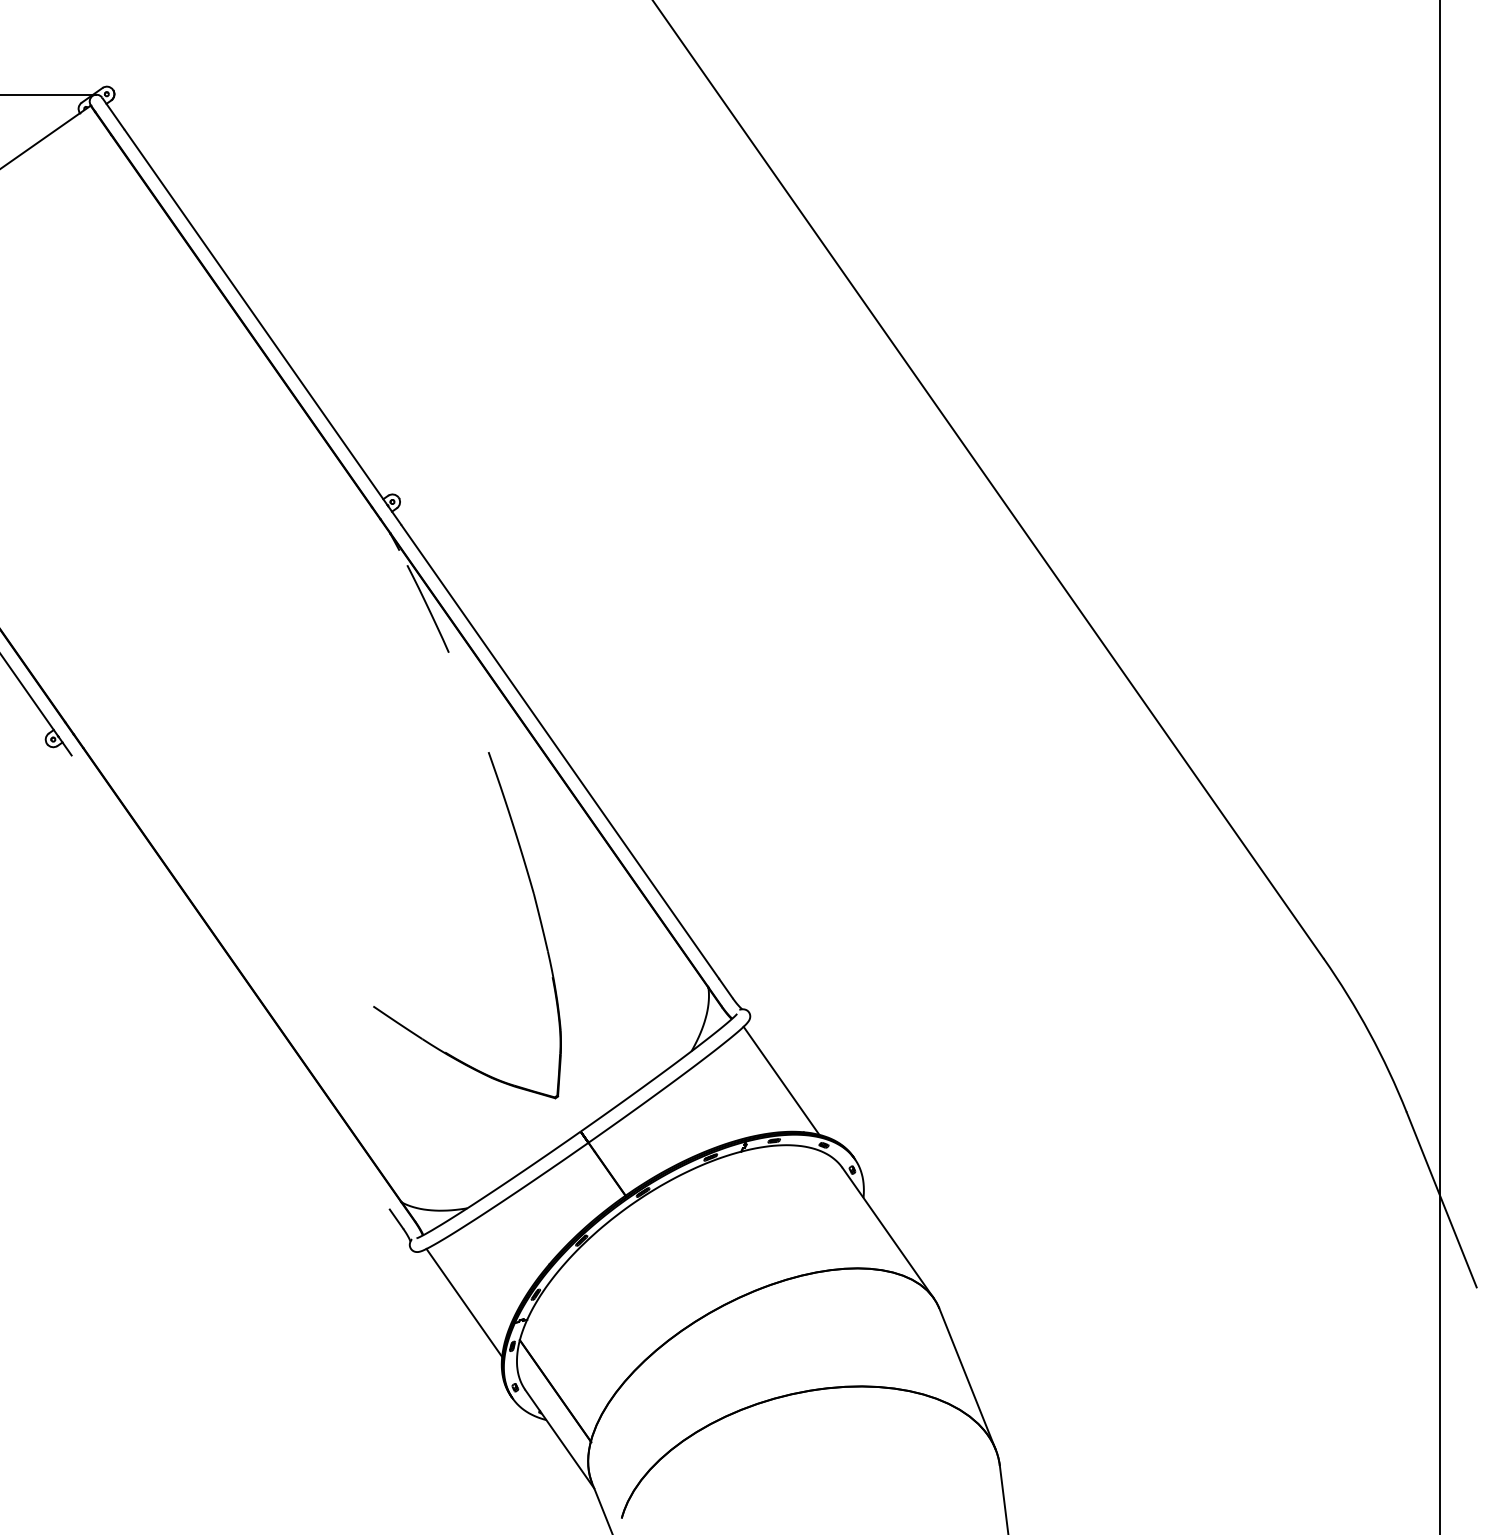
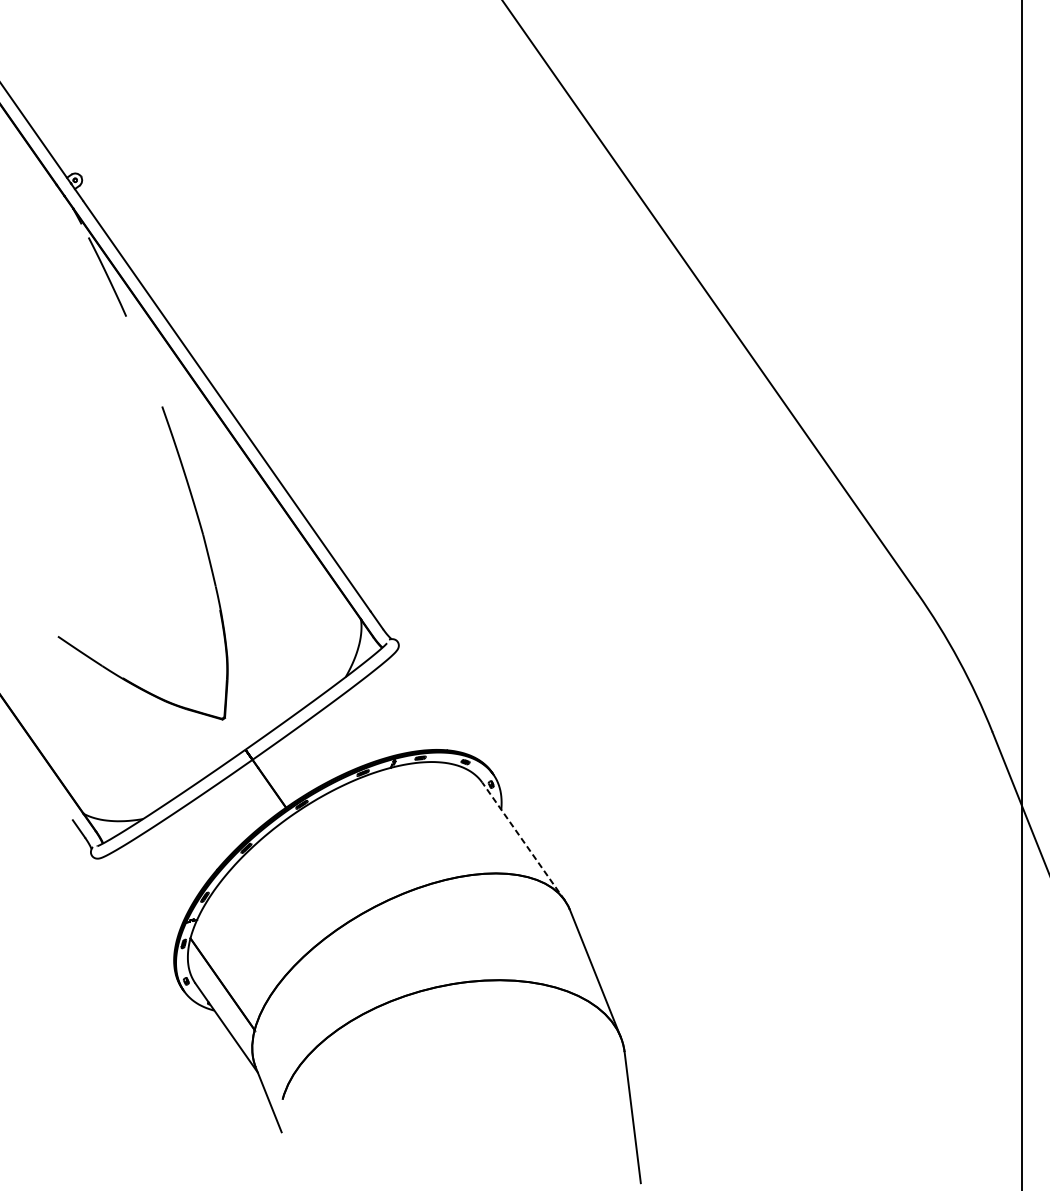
line: (781, 1080) -> (427, 703), removed
line: (888, 1233) -> (523, 841), solid -> dashed
line: (464, 1302) -> (140, 904), removed

